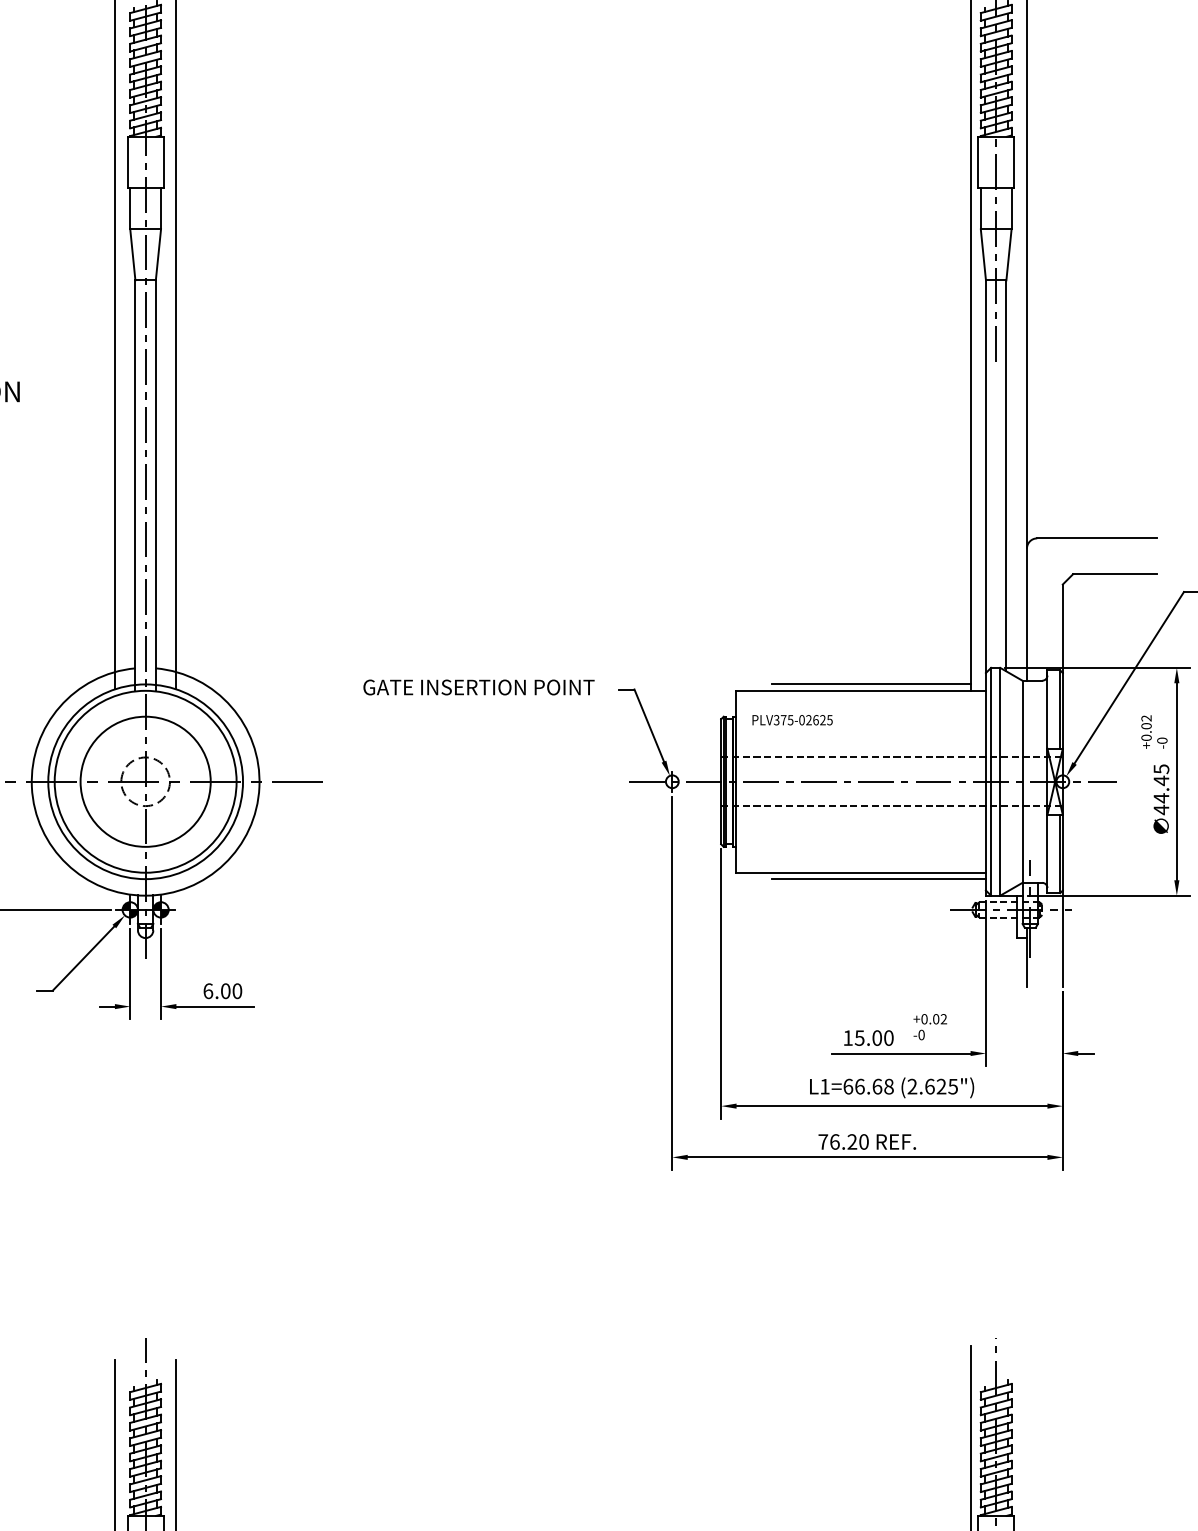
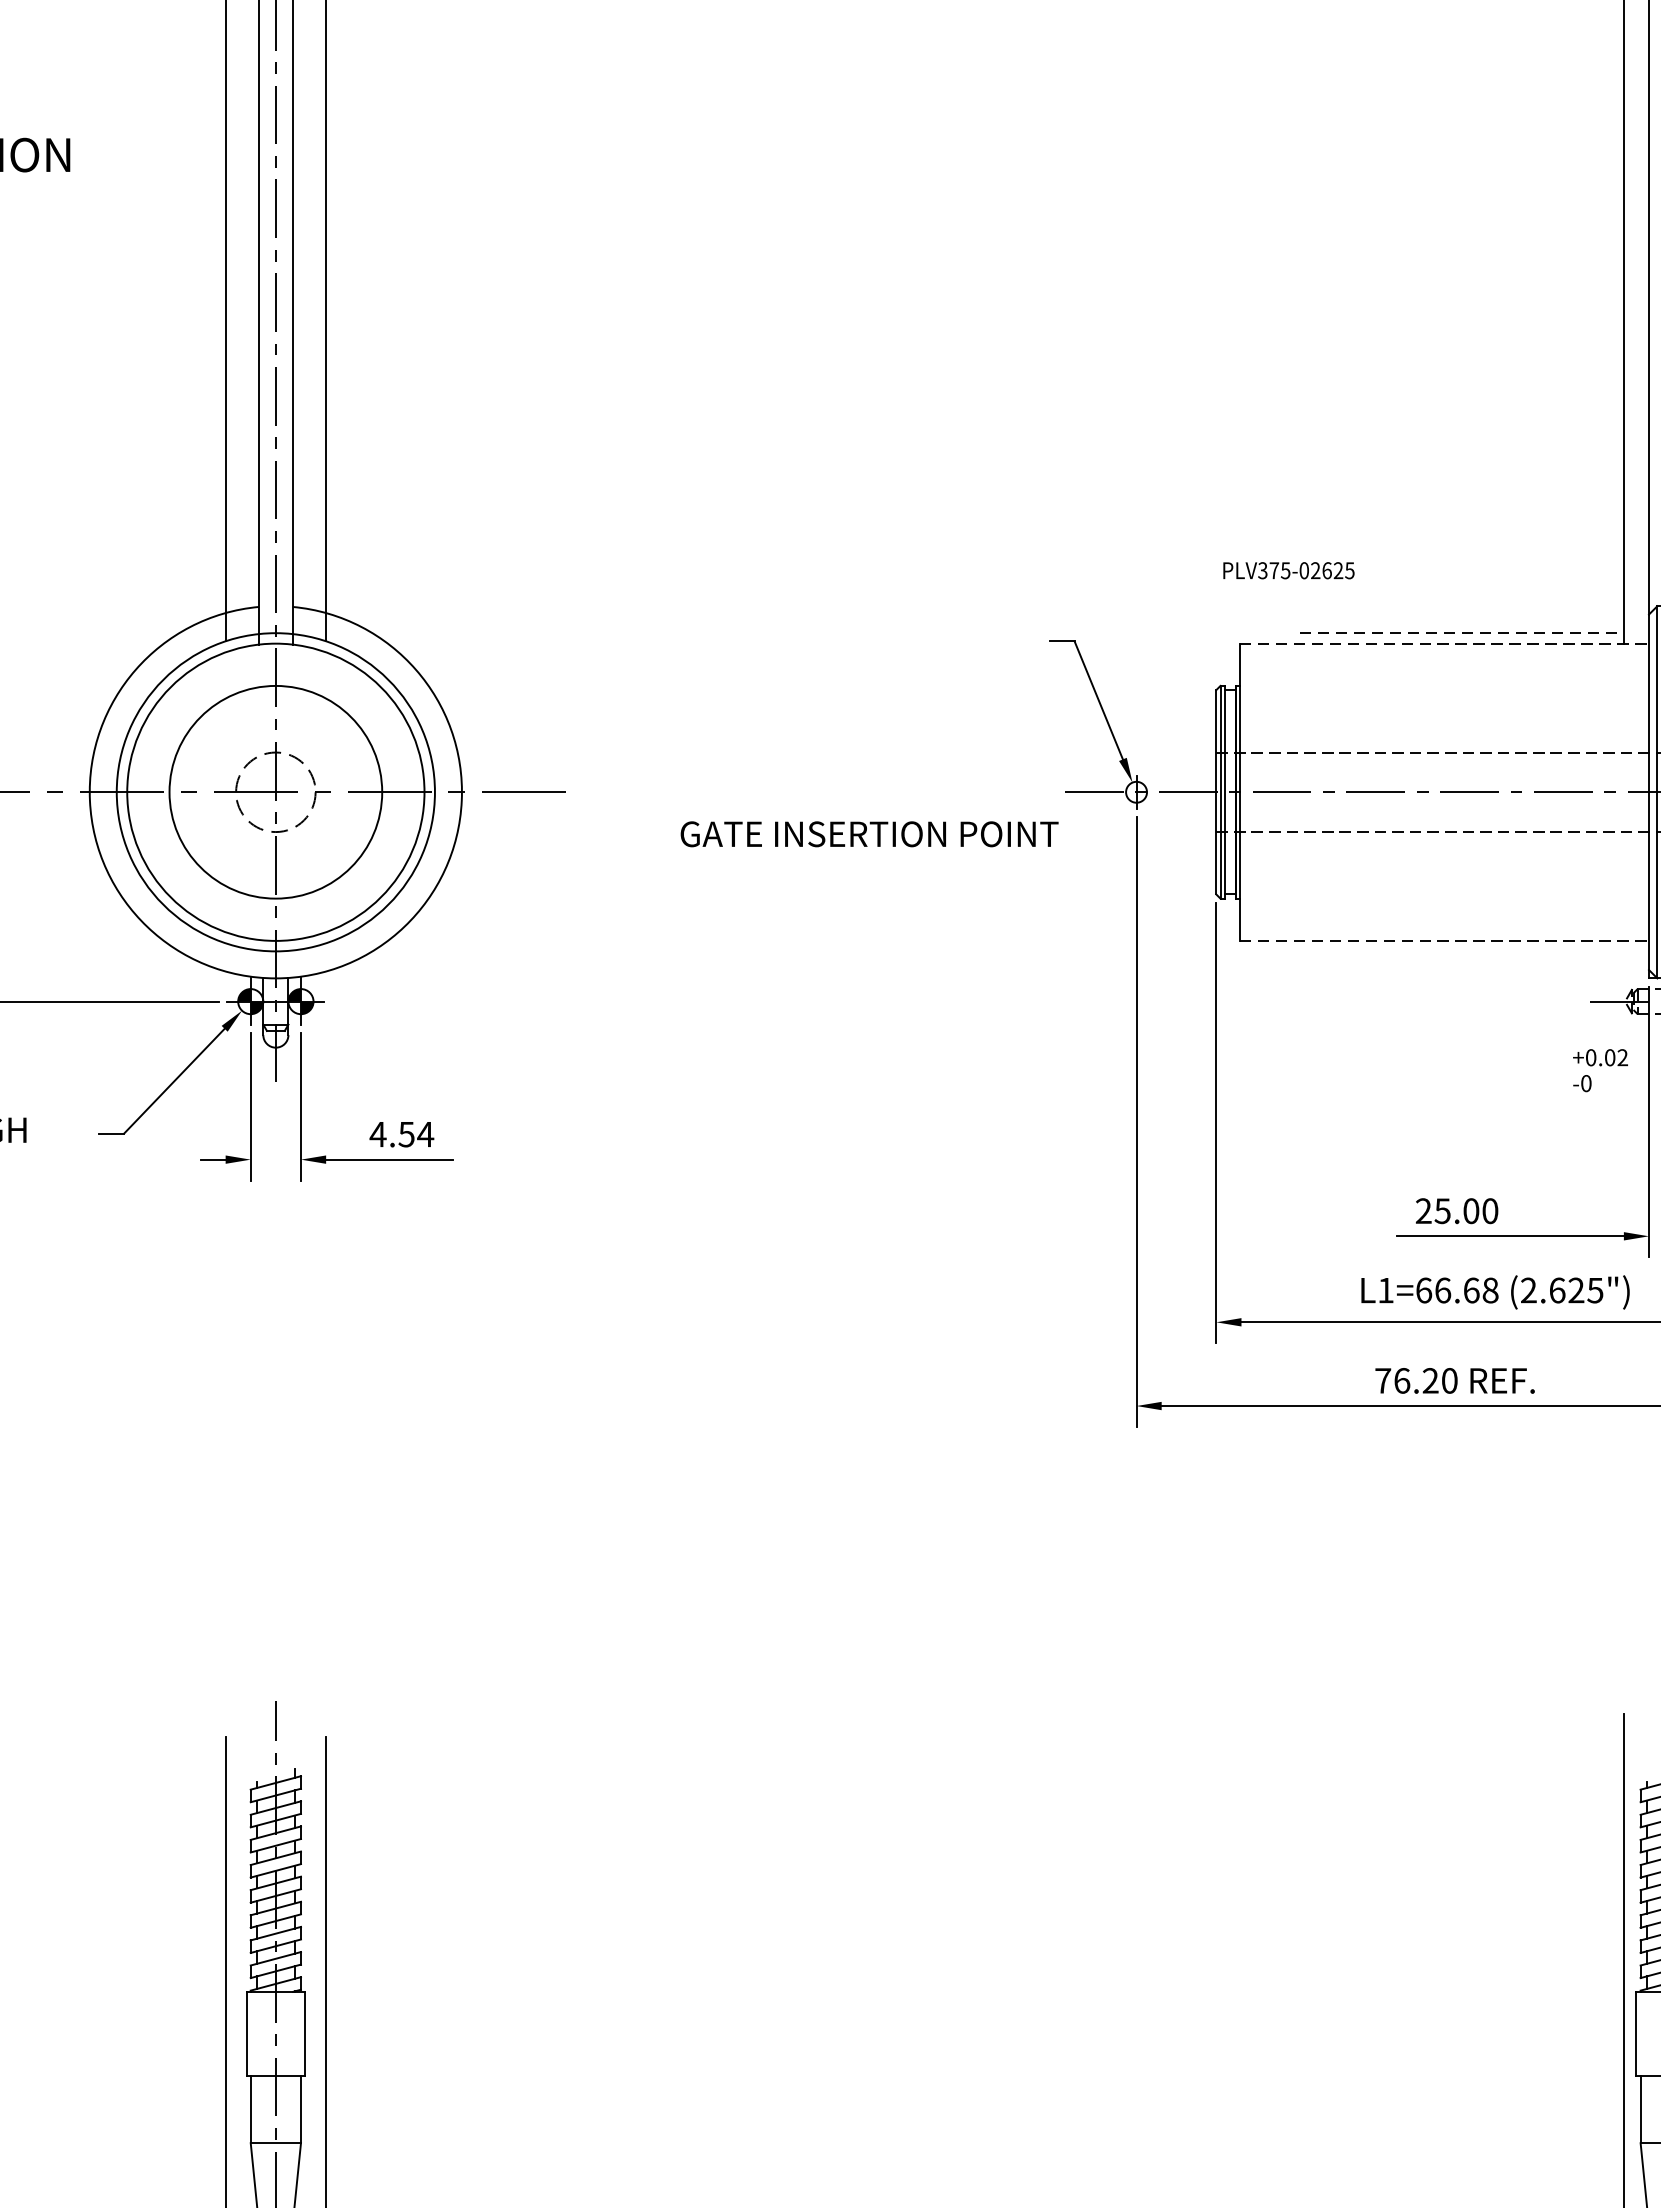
line: (871, 684) -> (1461, 633), solid -> dashed
text: (478, 687) -> (868, 834), moved
line: (861, 690) -> (1445, 643), solid -> dashed
text: (792, 720) -> (1288, 571), moved
line: (861, 872) -> (1445, 940), solid -> dashed
line: (878, 879) -> (1473, 951), removed
text: (222, 991) -> (401, 1134), 6.00 -> 4.54
text: (929, 1027) -> (1599, 1071), moved
text: (847, 1037) -> (1422, 1210), 15.00 -> 25.00

